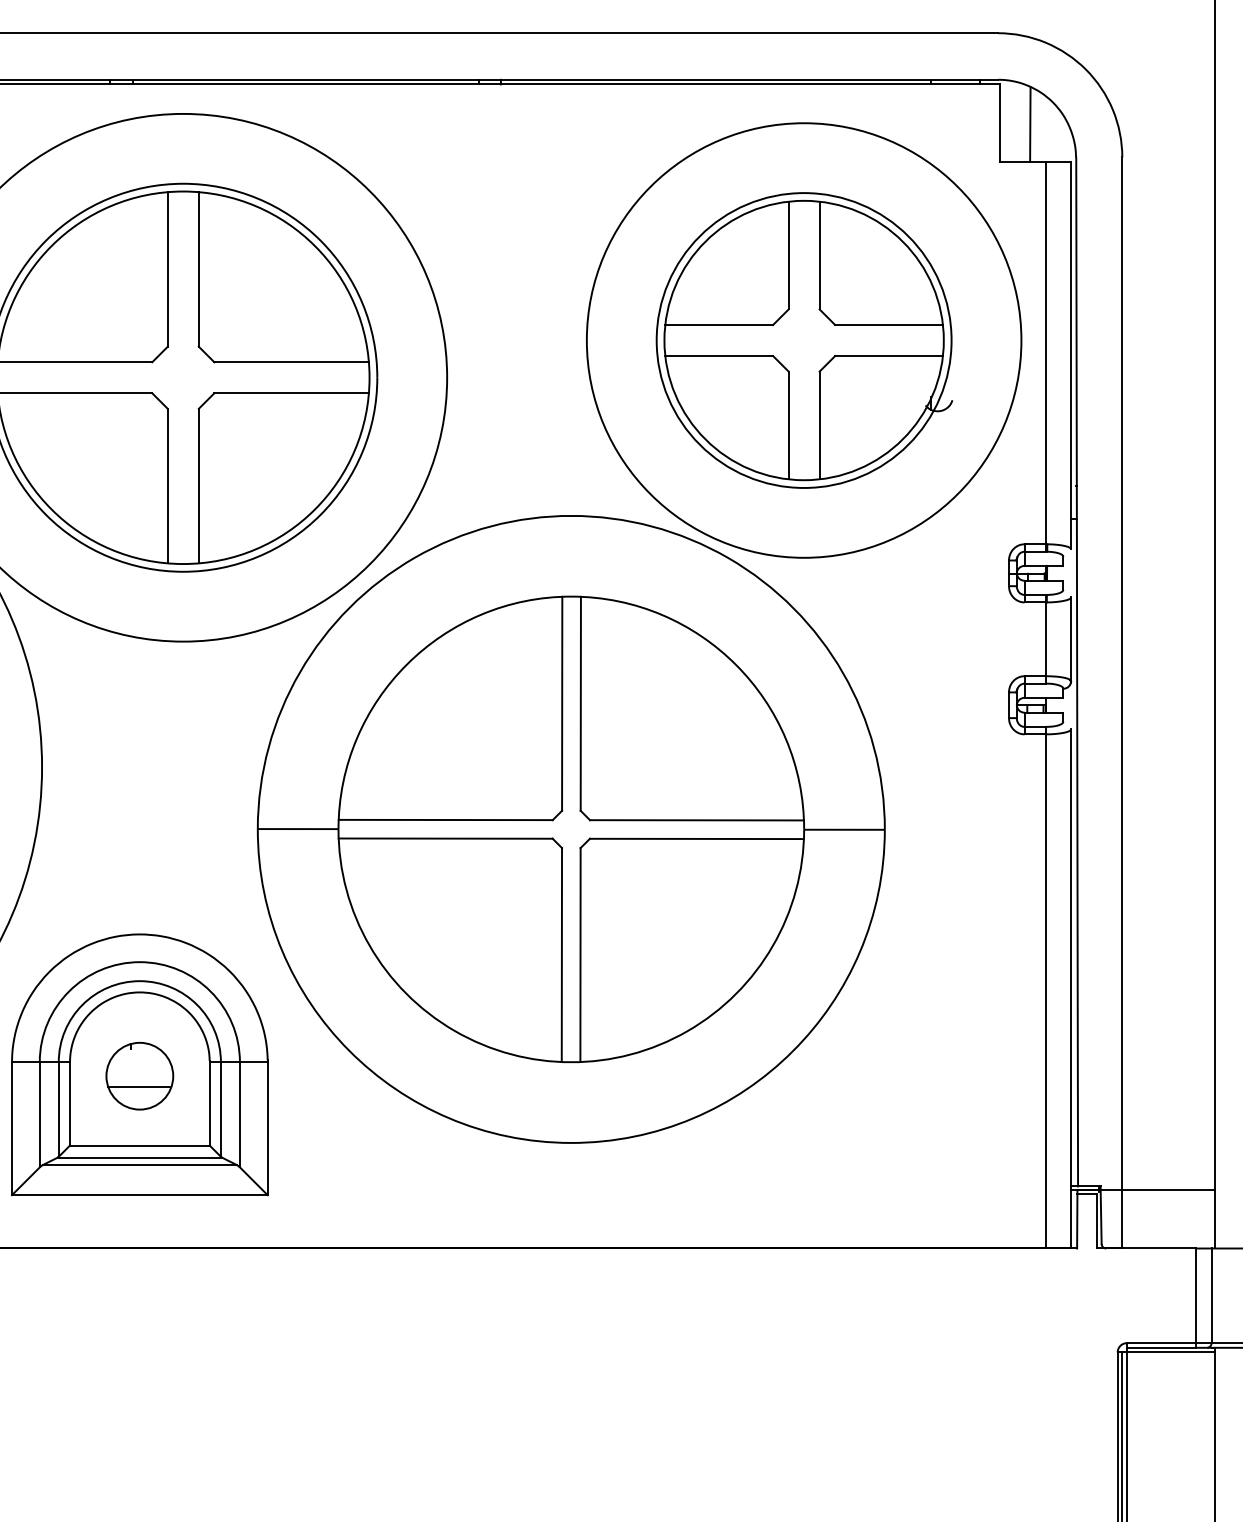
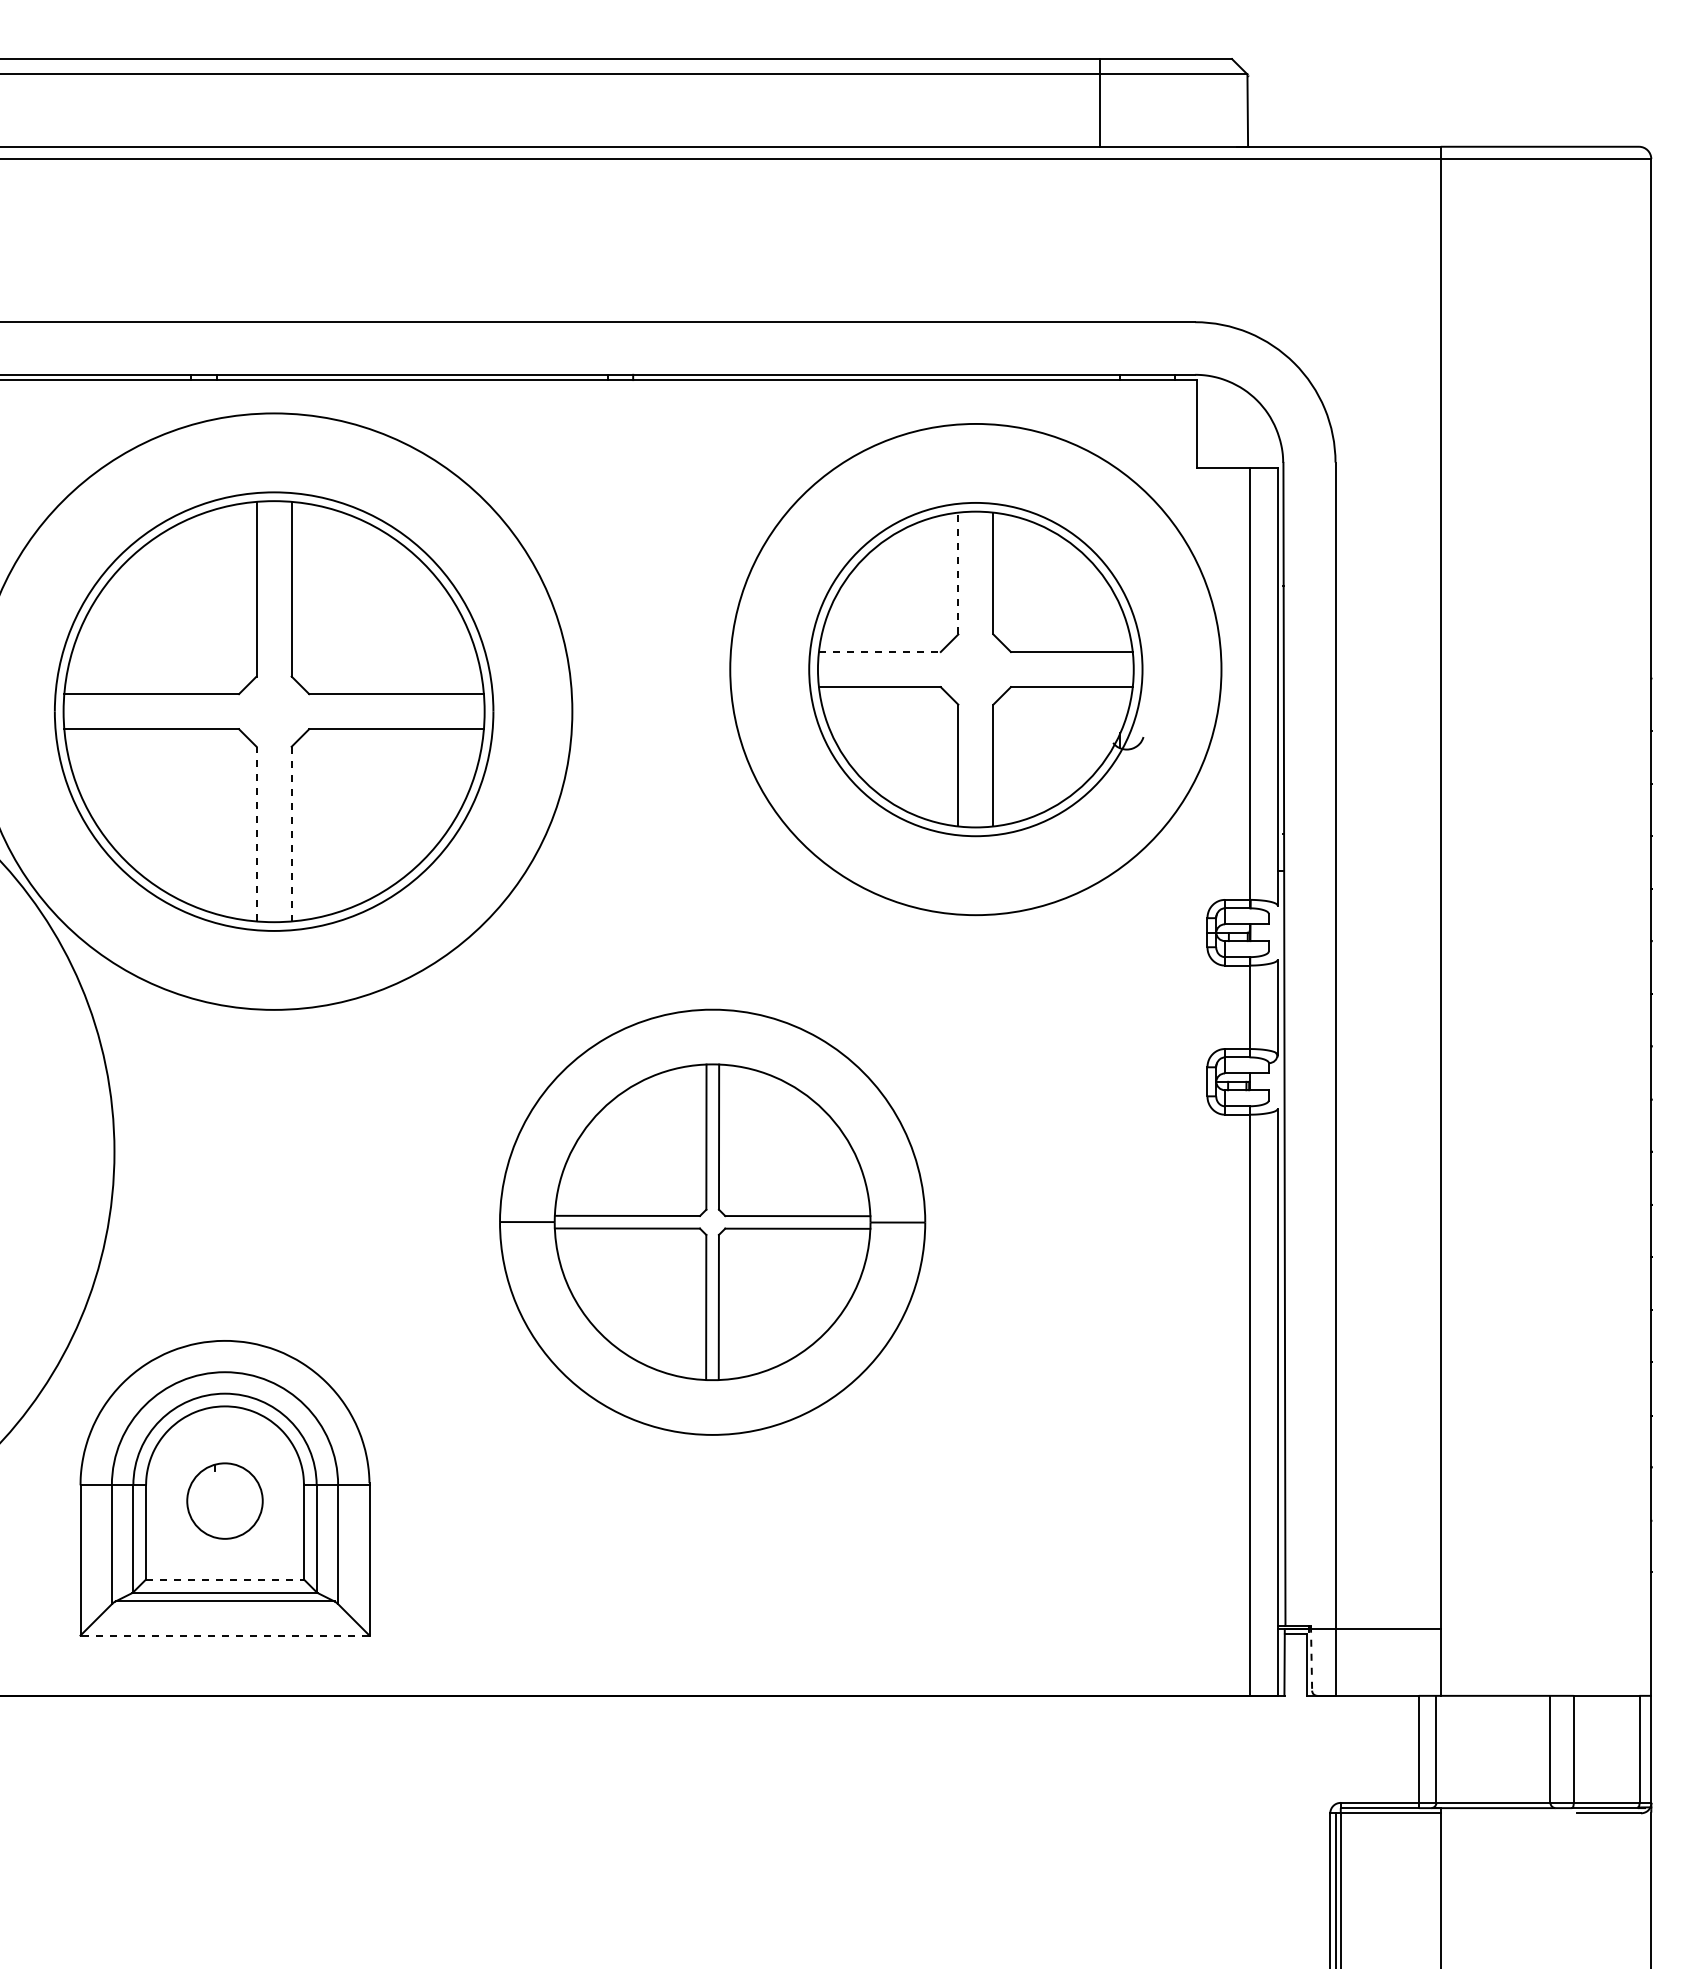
line: (1030, 124) -> (1231, 425), removed
line: (788, 255) -> (958, 573), solid -> dashed
line: (718, 325) -> (879, 652), solid -> dashed
line: (167, 485) -> (256, 833), solid -> dashed
line: (198, 486) -> (291, 834), solid -> dashed
part: (571, 829) -> (712, 1222), size x0.6
line: (139, 1087) -> (224, 1513), removed
line: (140, 1145) -> (225, 1579), solid -> dashed
line: (139, 1195) -> (224, 1635), solid -> dashed
line: (1101, 1215) -> (1311, 1658), solid -> dashed

